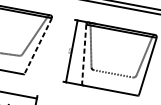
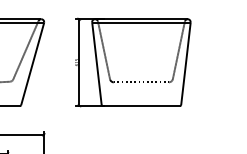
line: (38, 46) -> (32, 64), dashed -> solid
line: (84, 55) -> (97, 64), dashed -> solid

